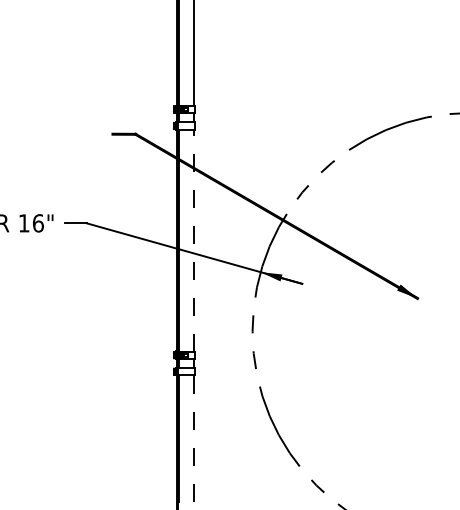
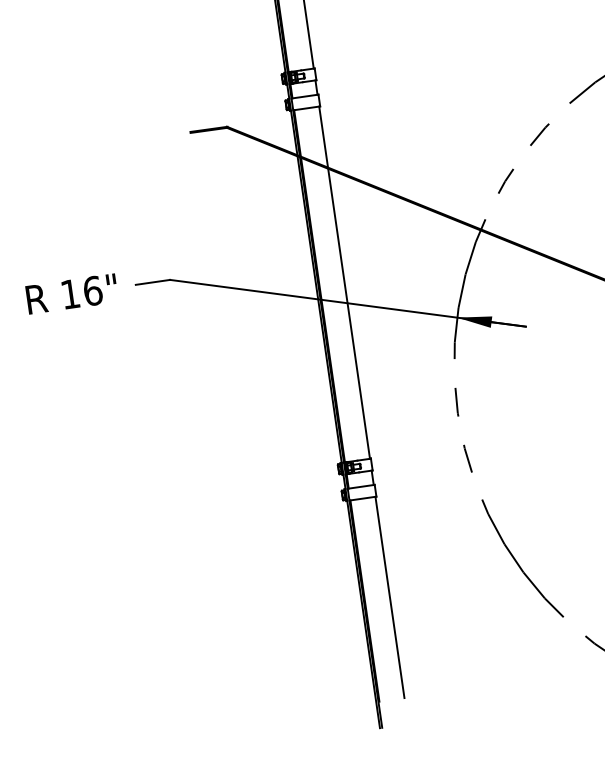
line: (194, 240) -> (344, 282), dashed -> solid
line: (194, 438) -> (390, 596), dashed -> solid

